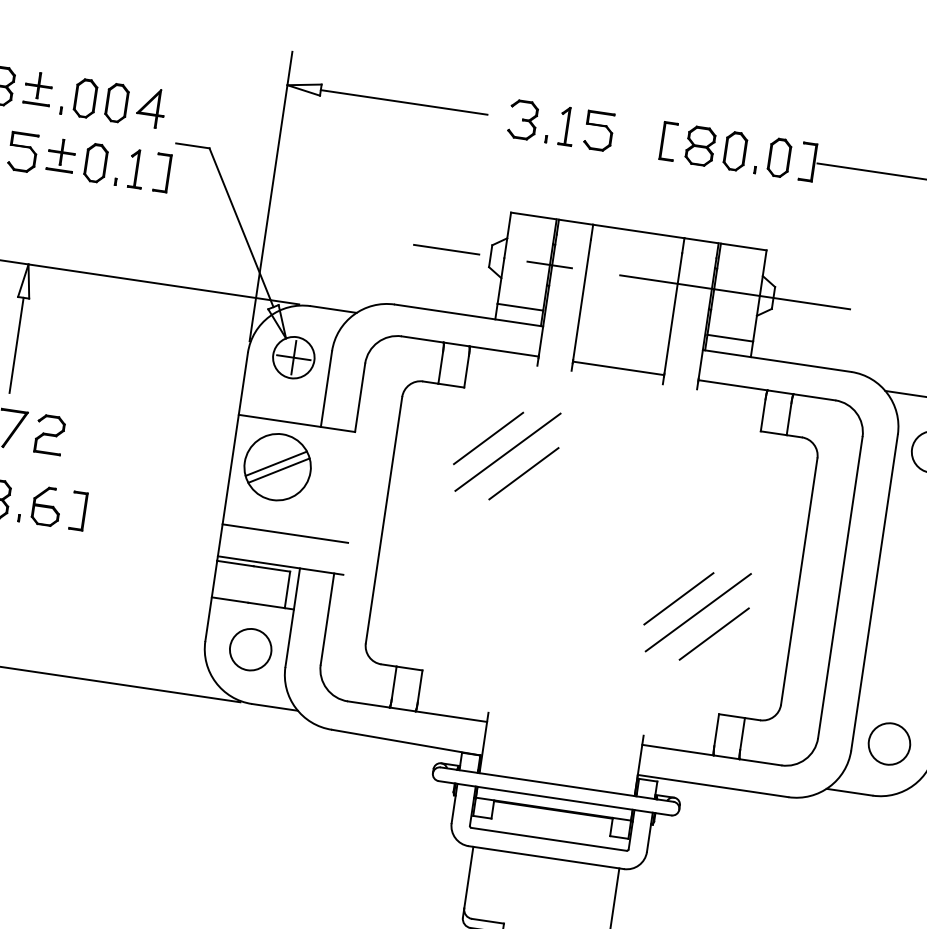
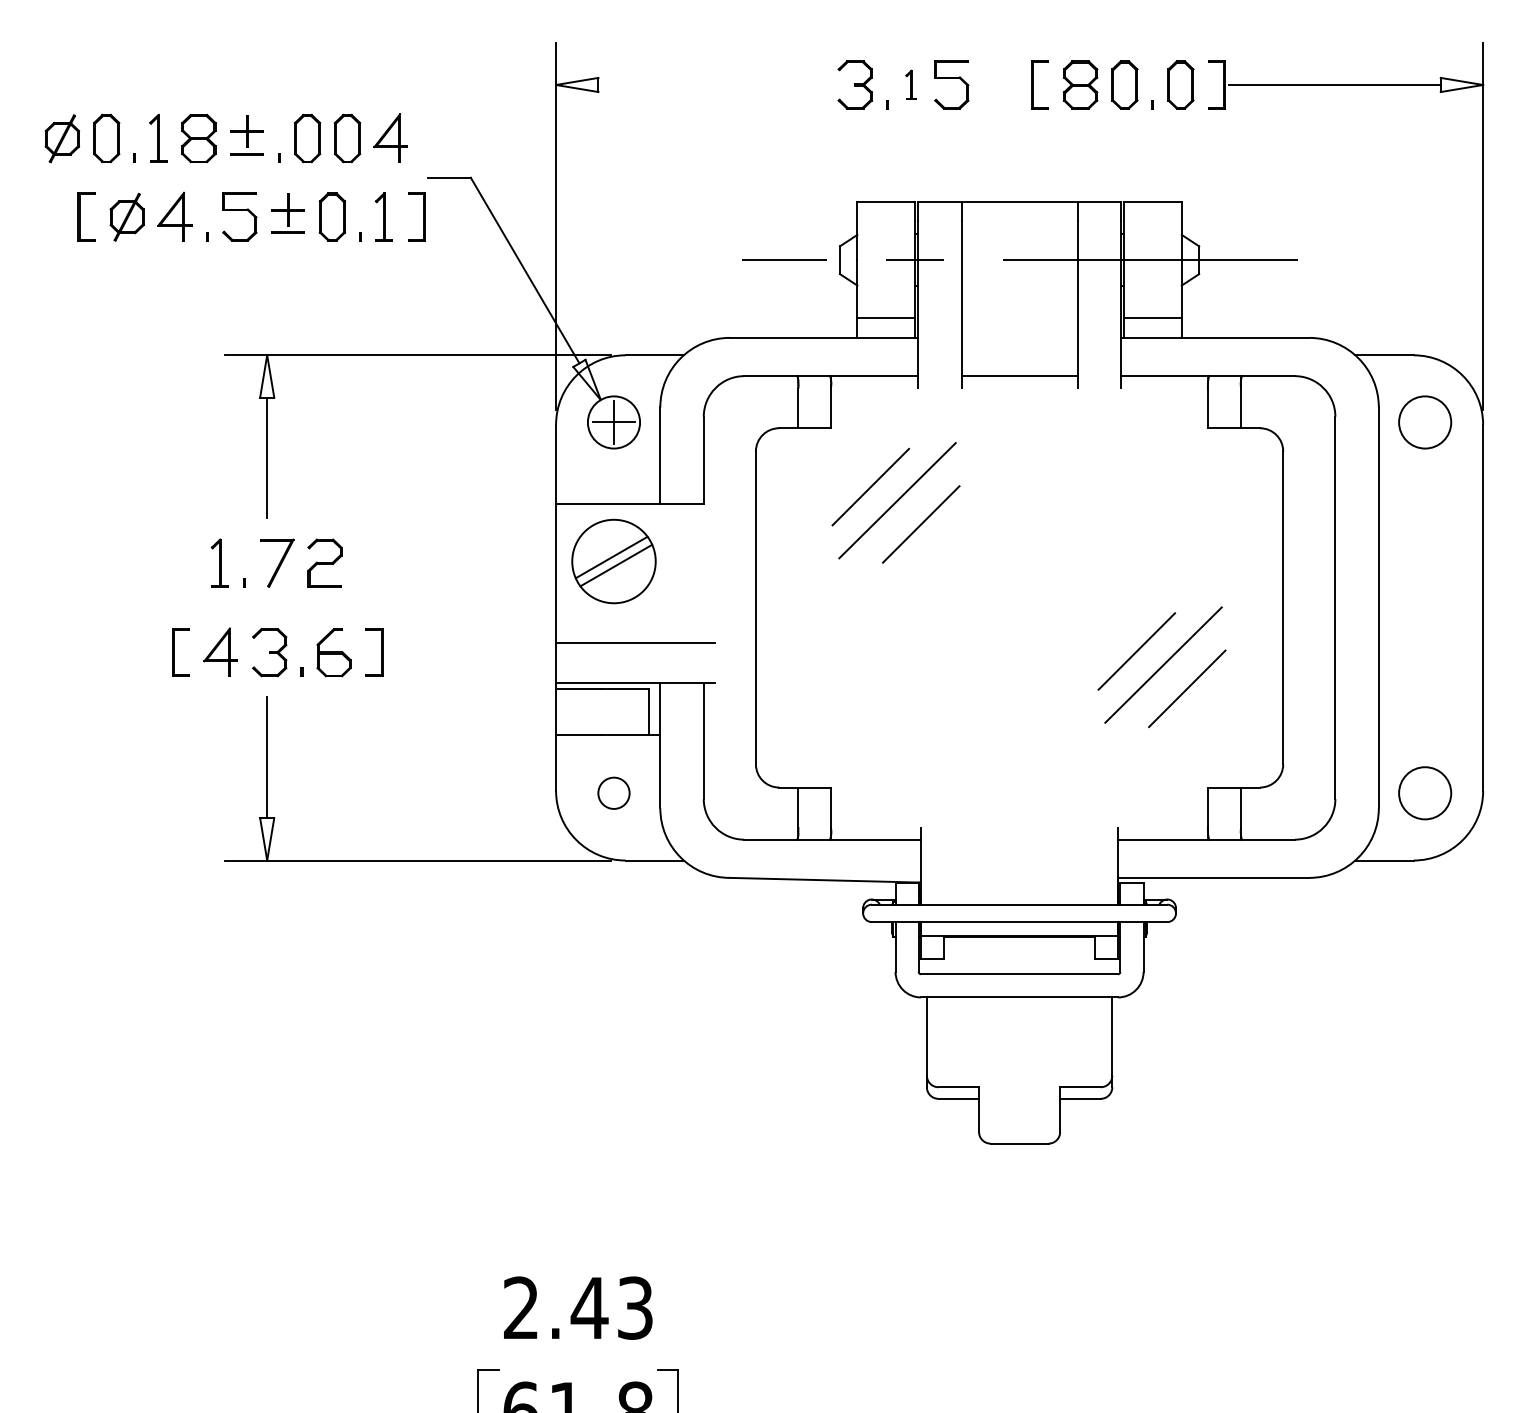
line: (404, 102) -> (704, 84), removed
part: (567, 126) -> (911, 84), size x0.6
circle: (250, 649) -> (613, 793), size x0.6

